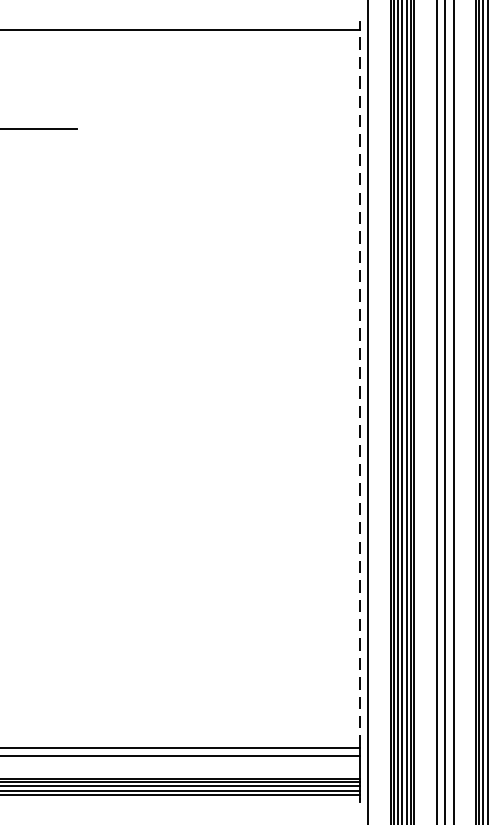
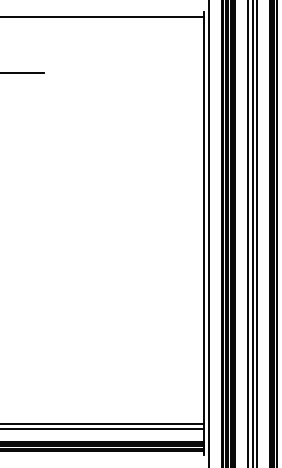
line: (358, 388) -> (203, 220), dashed -> solid

